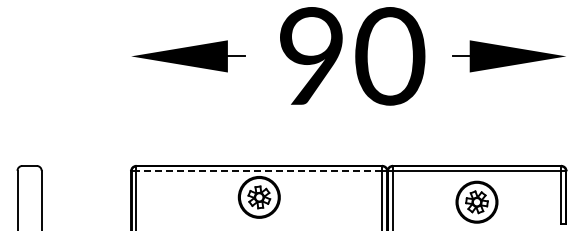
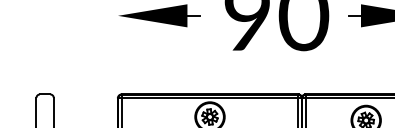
line: (259, 171) -> (210, 98), dashed -> solid

